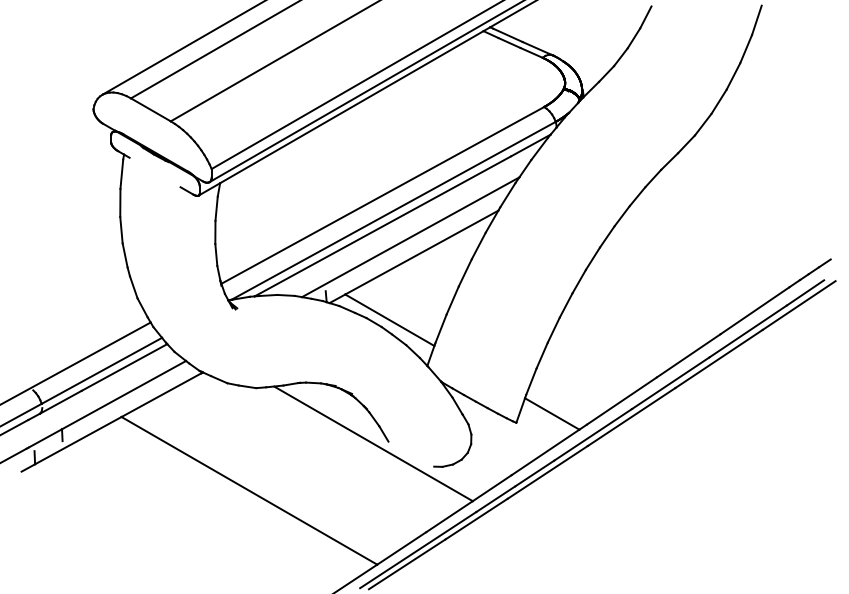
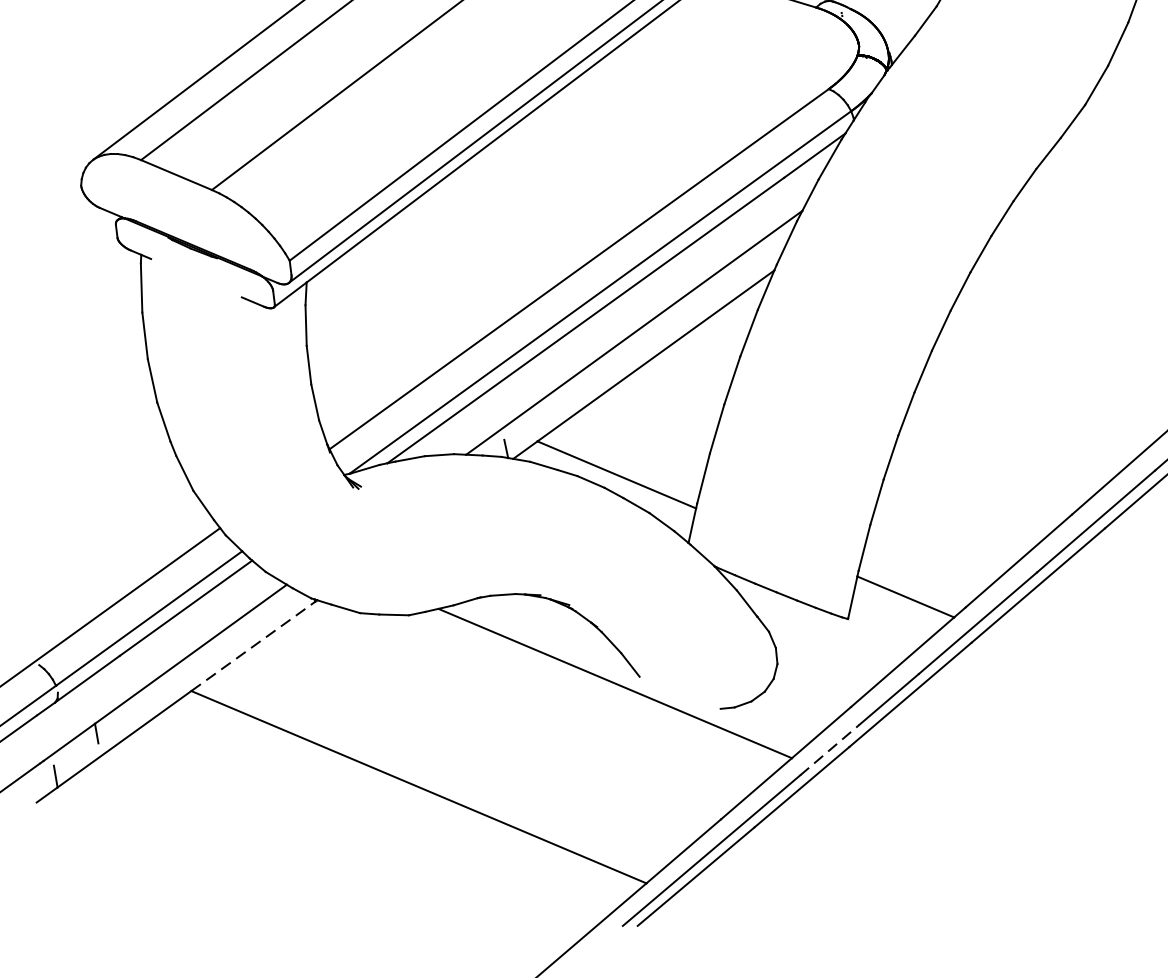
line: (161, 395) -> (253, 647), solid -> dashed
line: (496, 498) -> (830, 748), solid -> dashed

